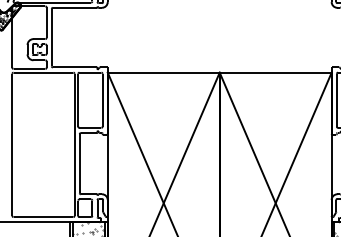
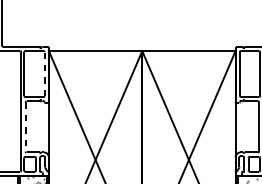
line: (102, 99) -> (44, 73), solid -> dashed
line: (79, 164) -> (25, 127), solid -> dashed

